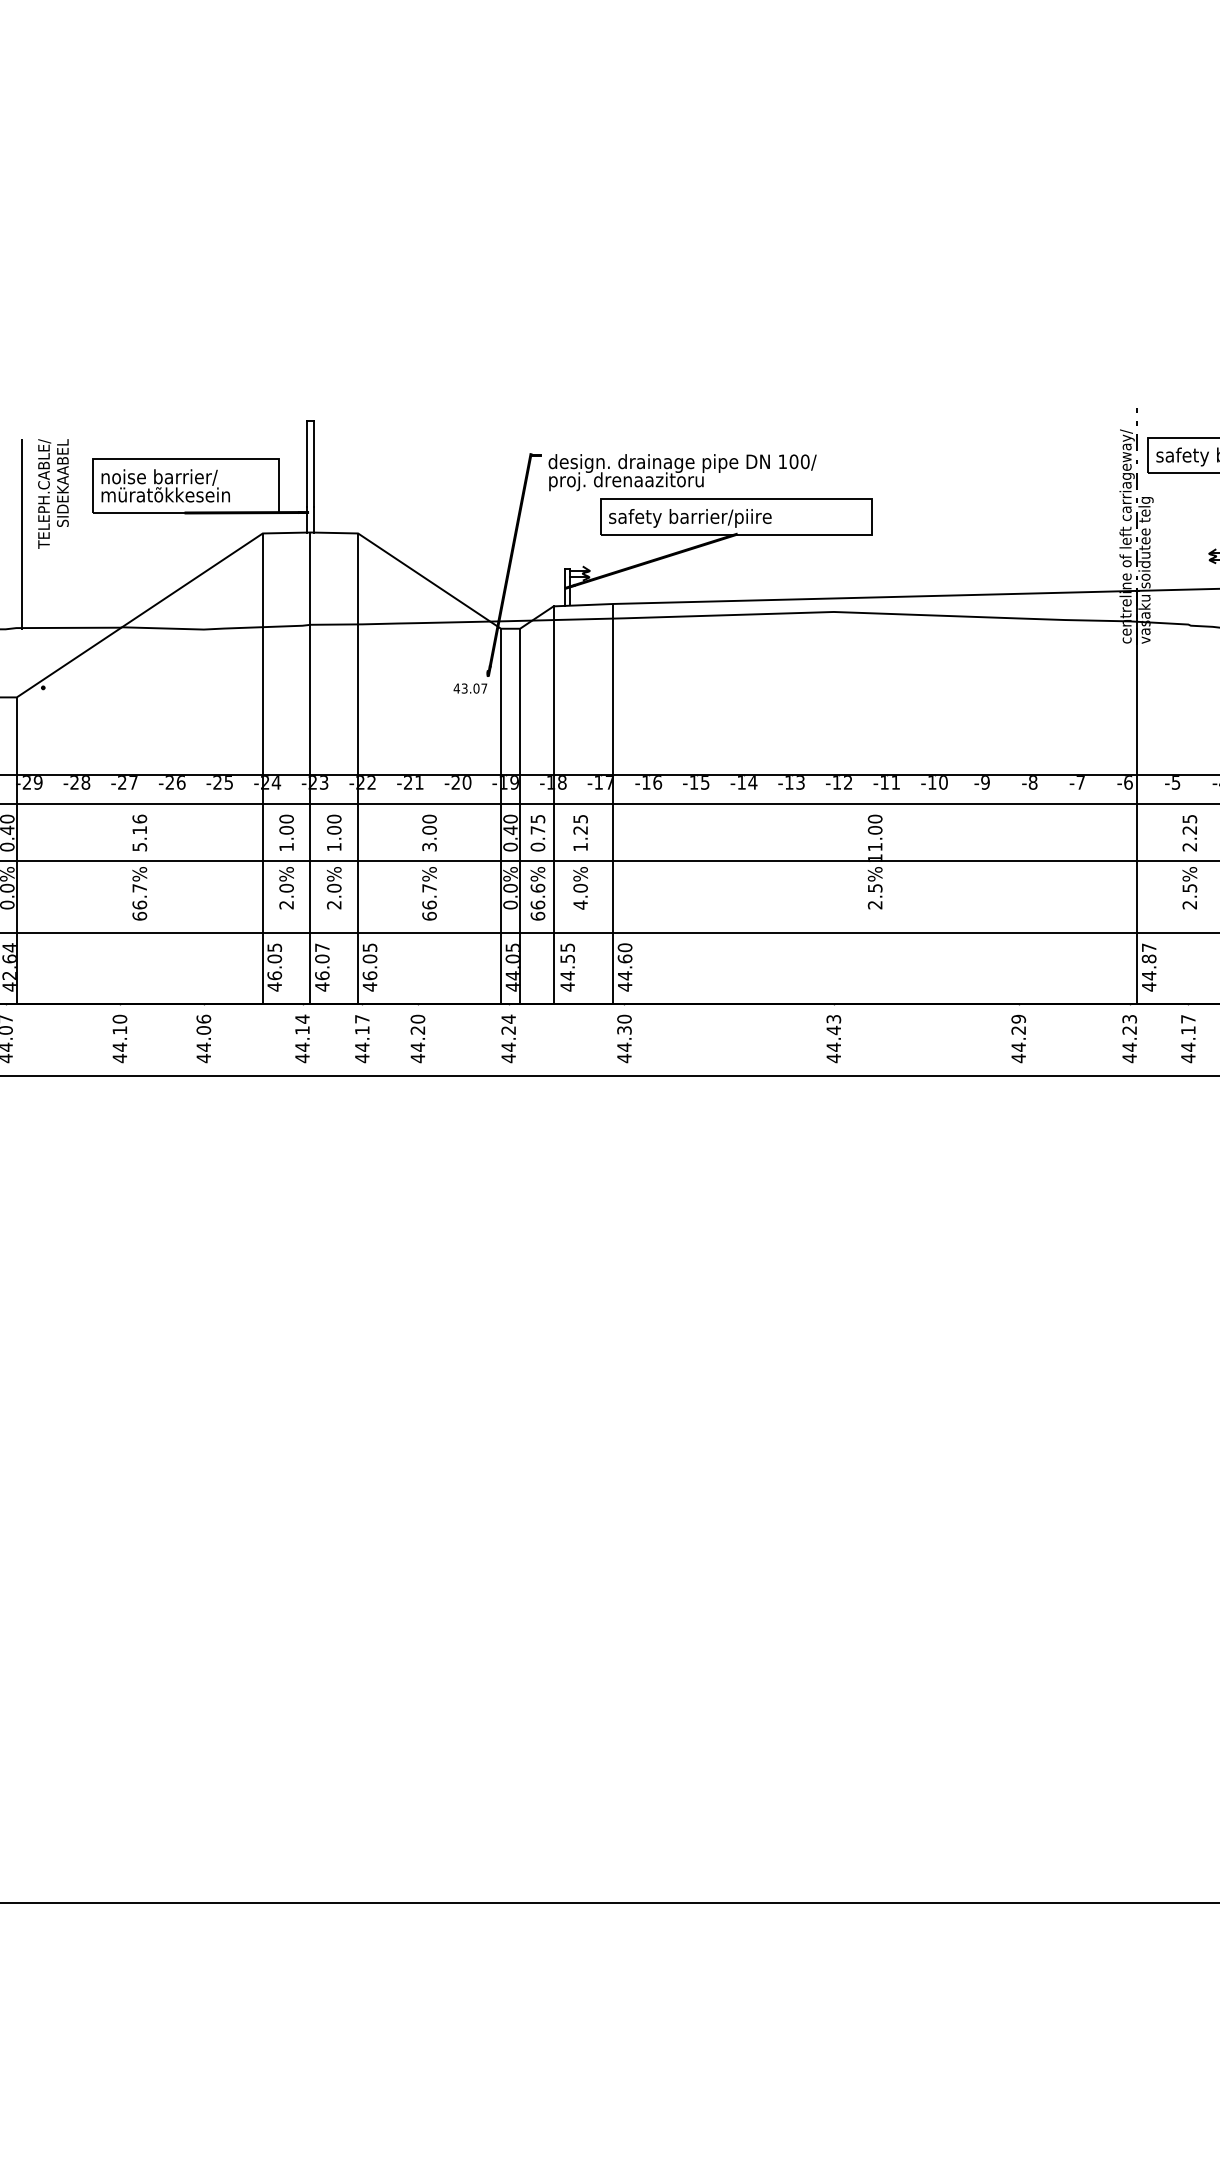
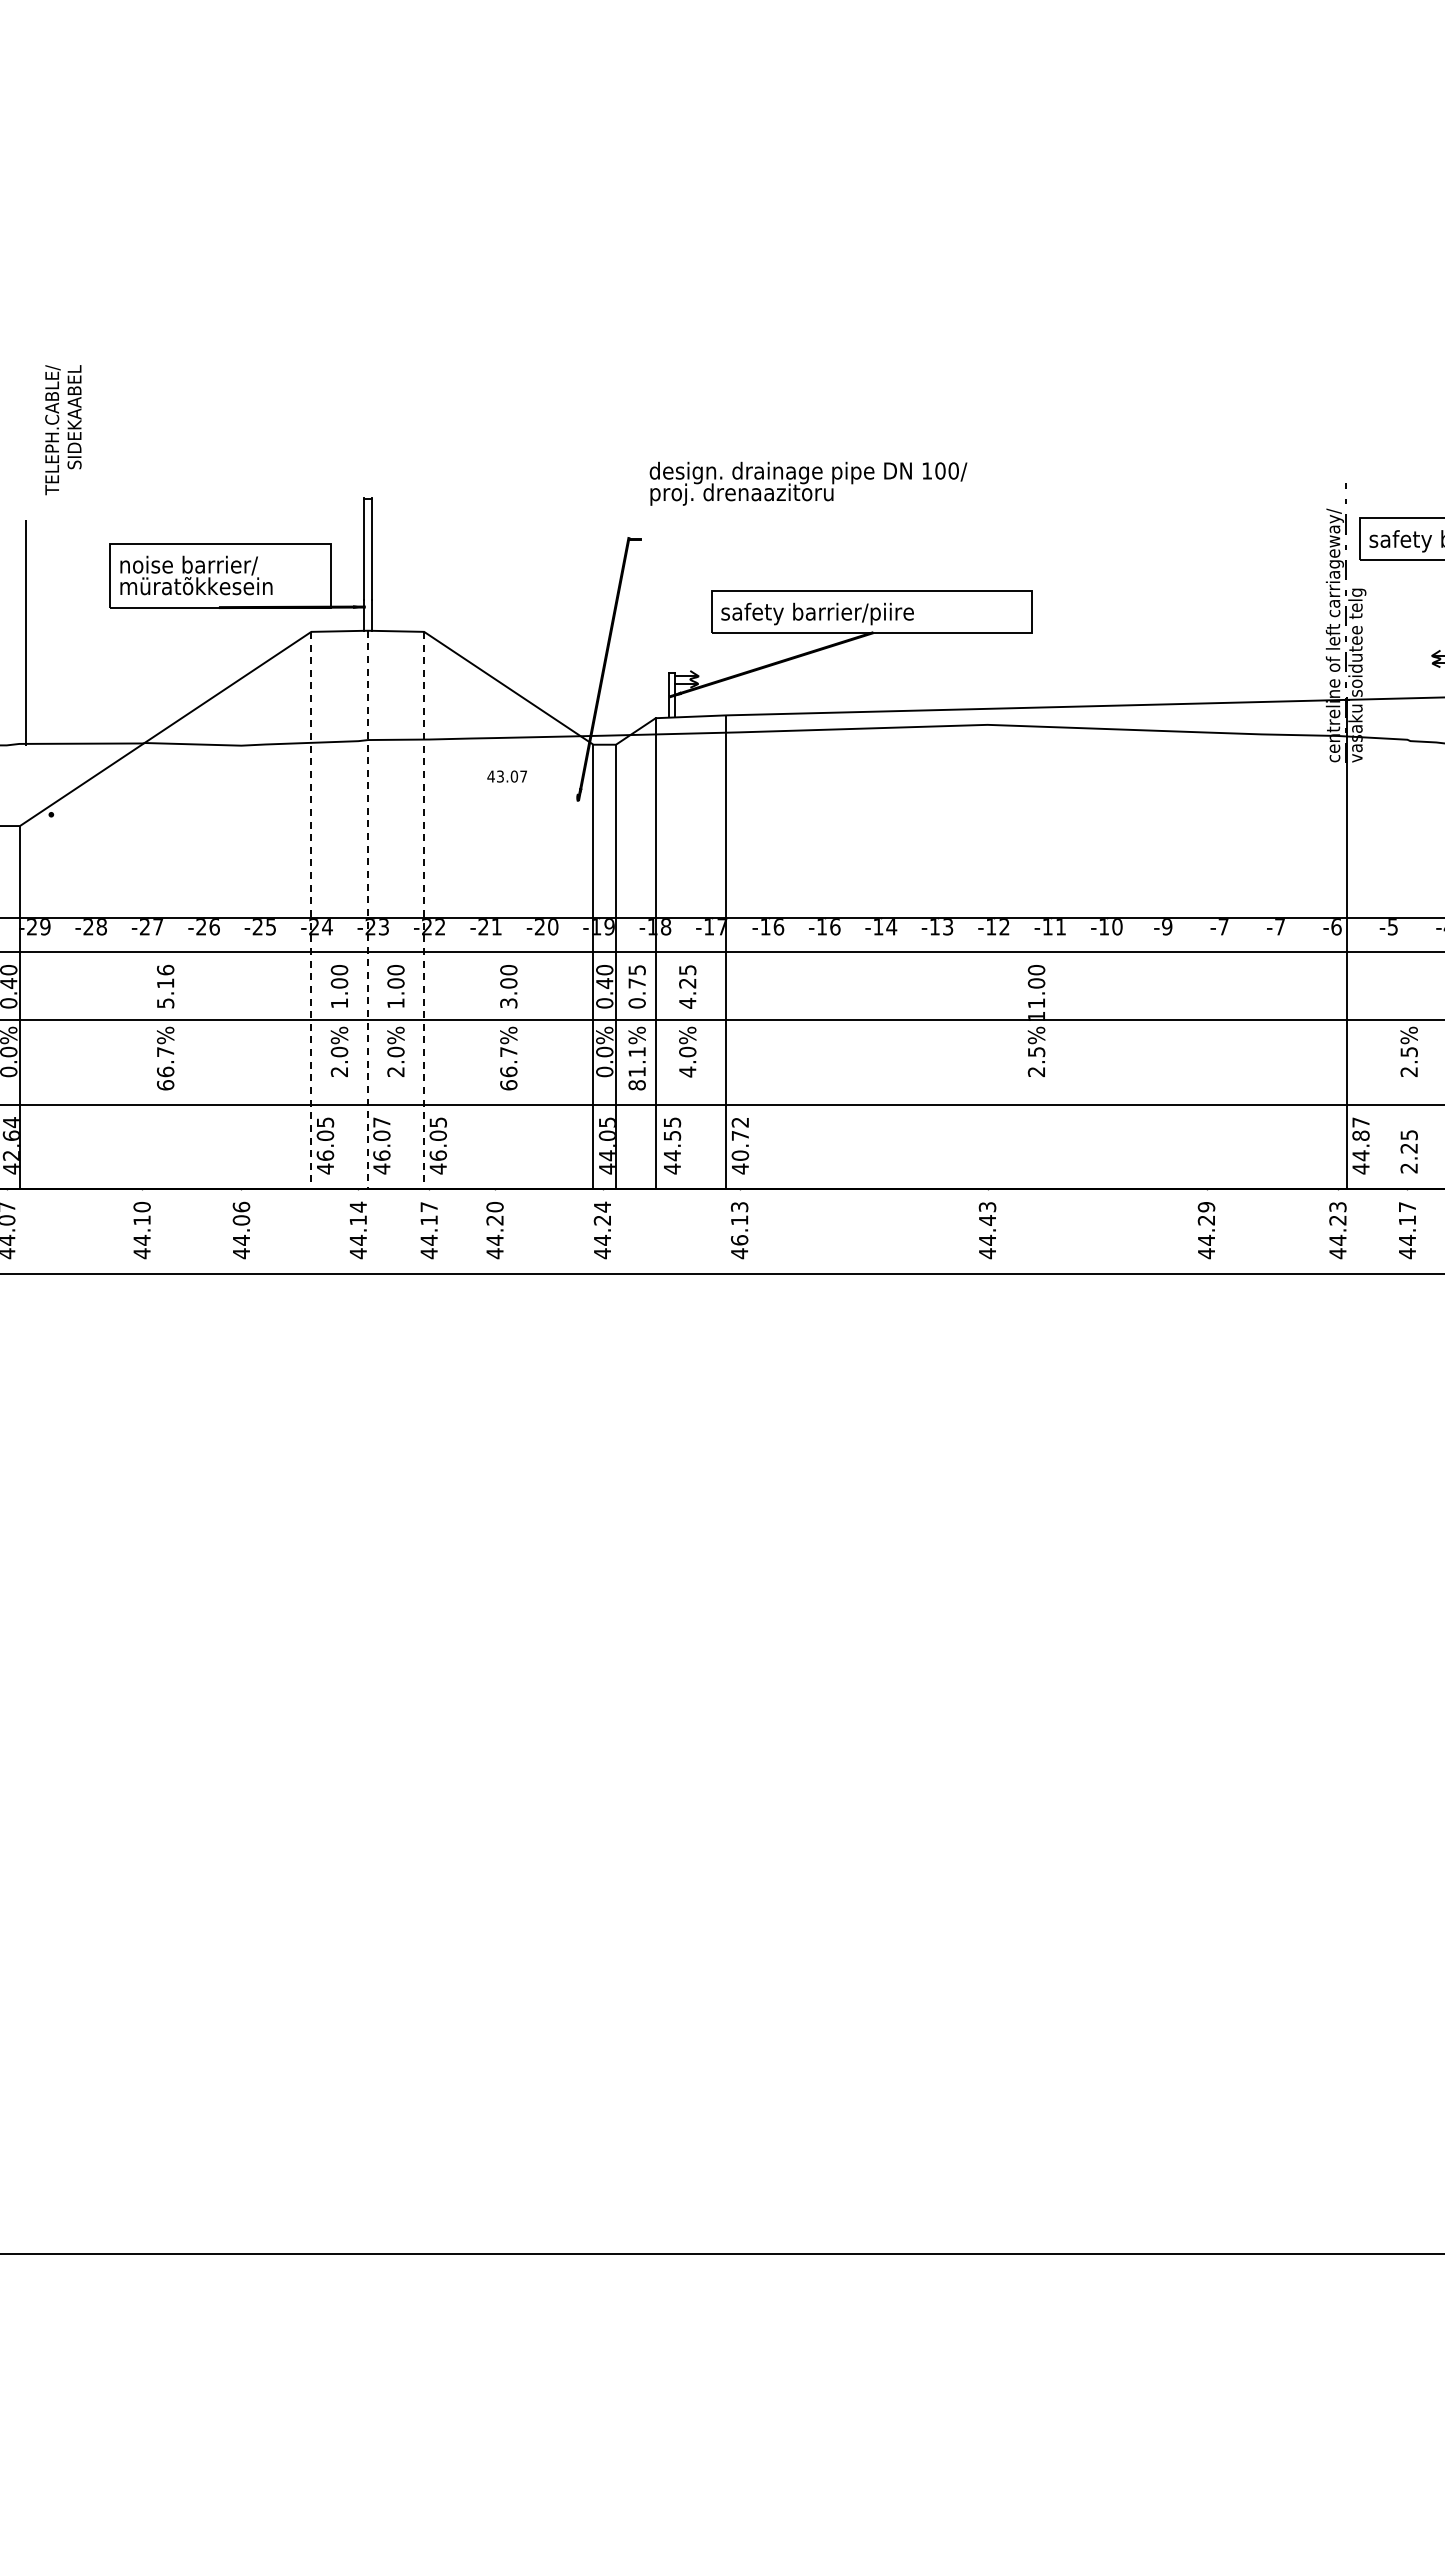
text: (682, 472) -> (808, 483), moved
text: (53, 494) -> (63, 430), moved
text: (469, 688) -> (506, 776), moved
line: (262, 769) -> (311, 911), solid -> dashed
line: (310, 769) -> (367, 911), solid -> dashed
line: (358, 769) -> (424, 911), solid -> dashed
text: (705, 783) -> (835, 927), -15 -> -16
text: (1033, 783) -> (1223, 927), -8 -> -7
text: (1189, 832) -> (1408, 1151), moved
text: (580, 846) -> (687, 1002), 1.25 -> 4.25
text: (537, 902) -> (636, 1068), 66.6% -> 81.1%
text: (625, 962) -> (740, 1139), 44.60 -> 40.72
text: (624, 1033) -> (739, 1223), 44.30 -> 46.13

